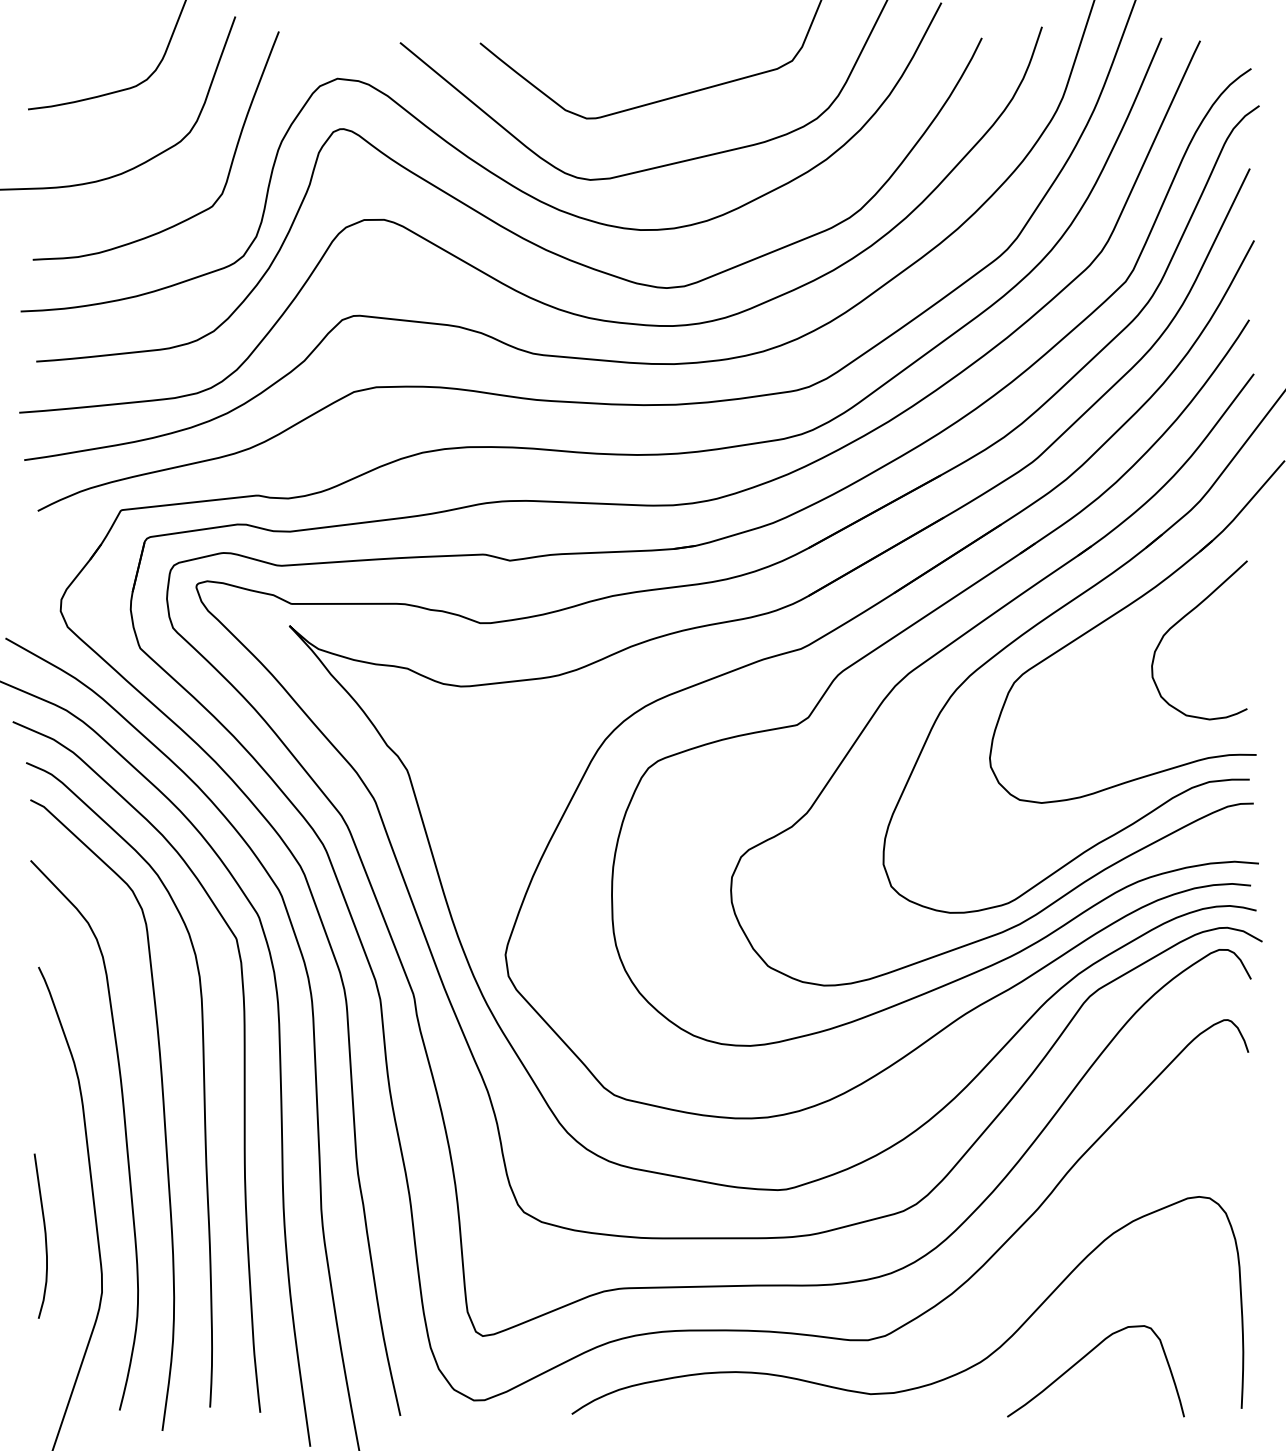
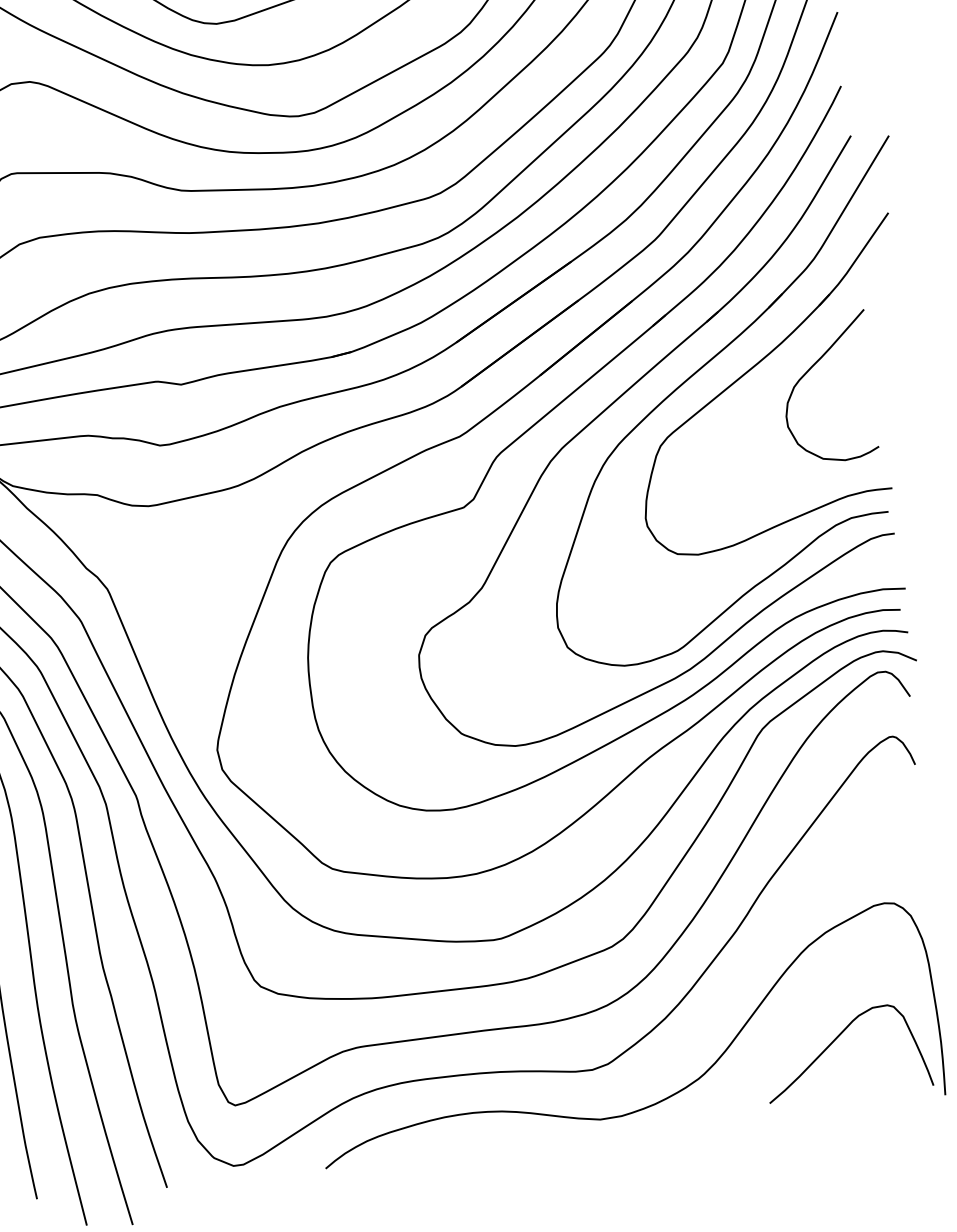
curve: (1085, 1357) -> (836, 1040), moved

